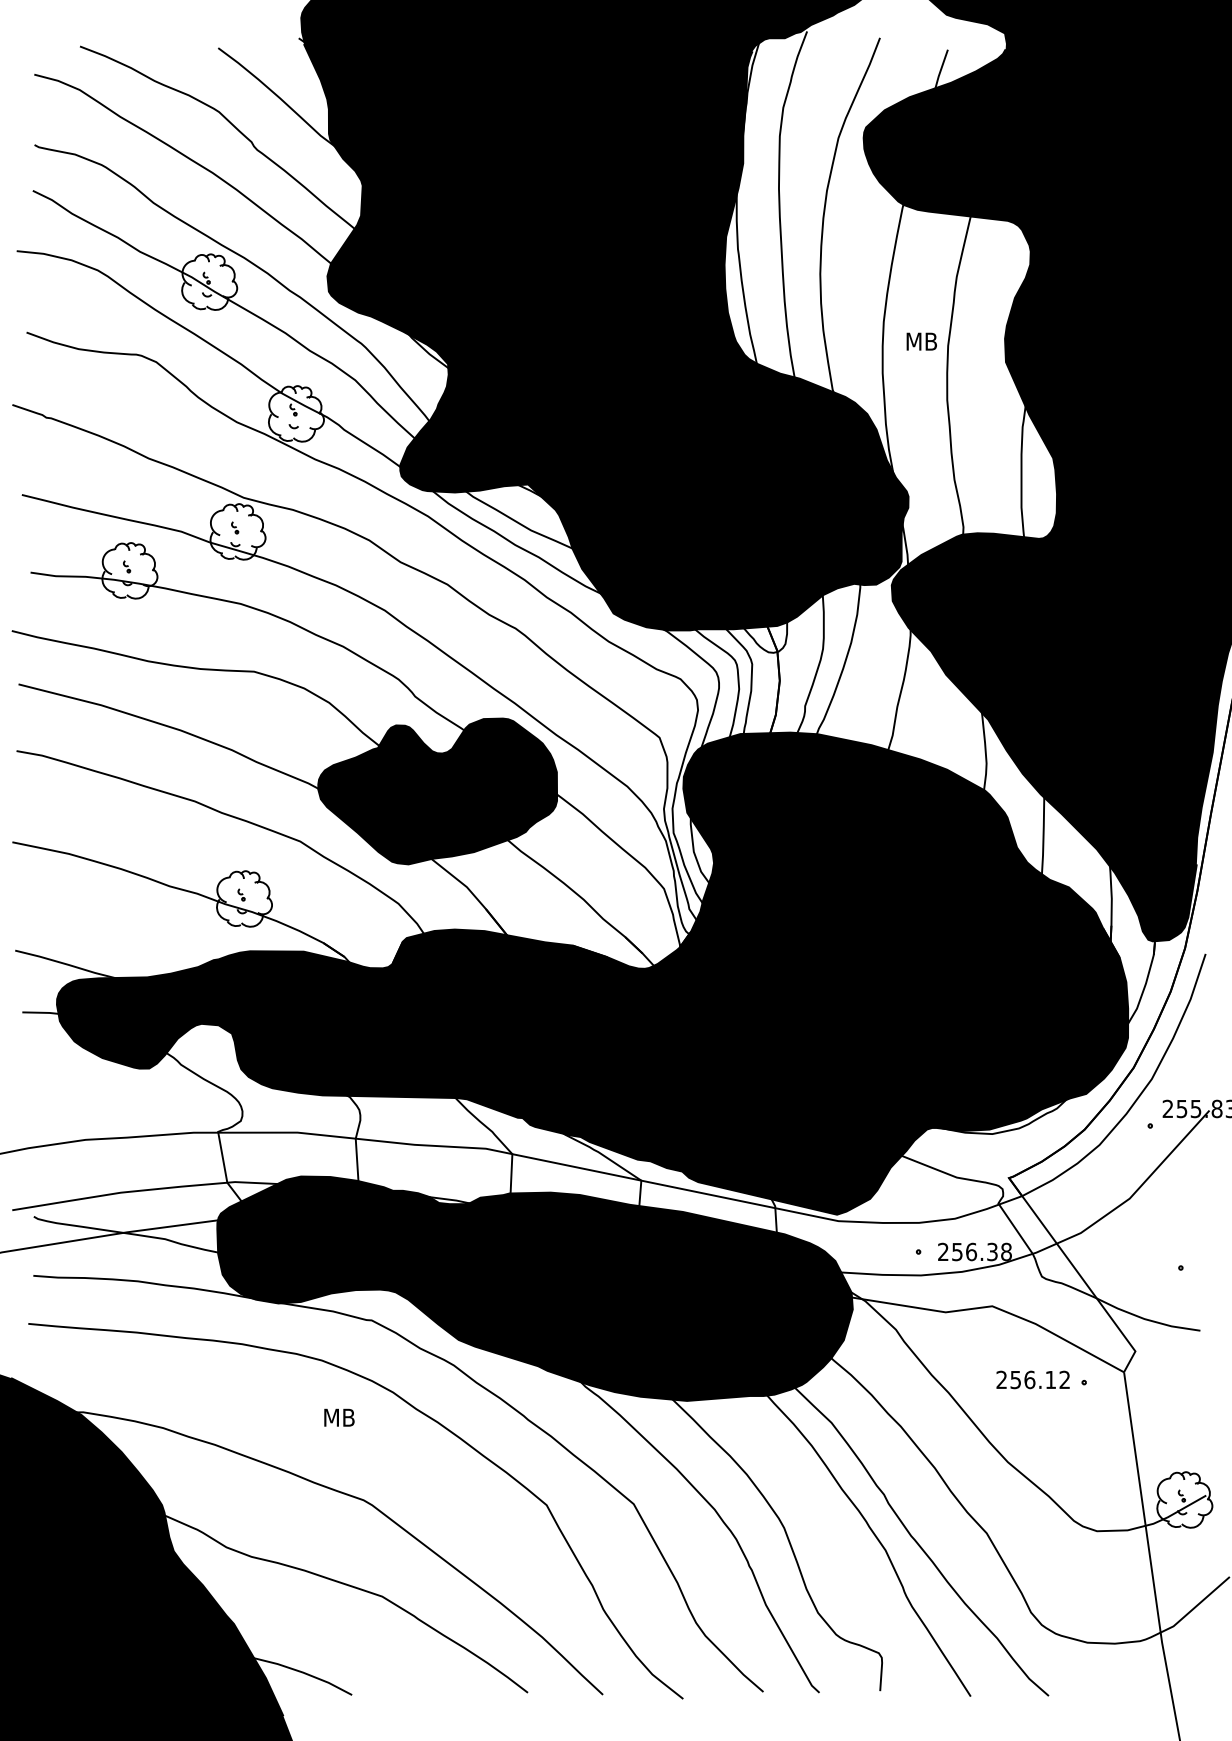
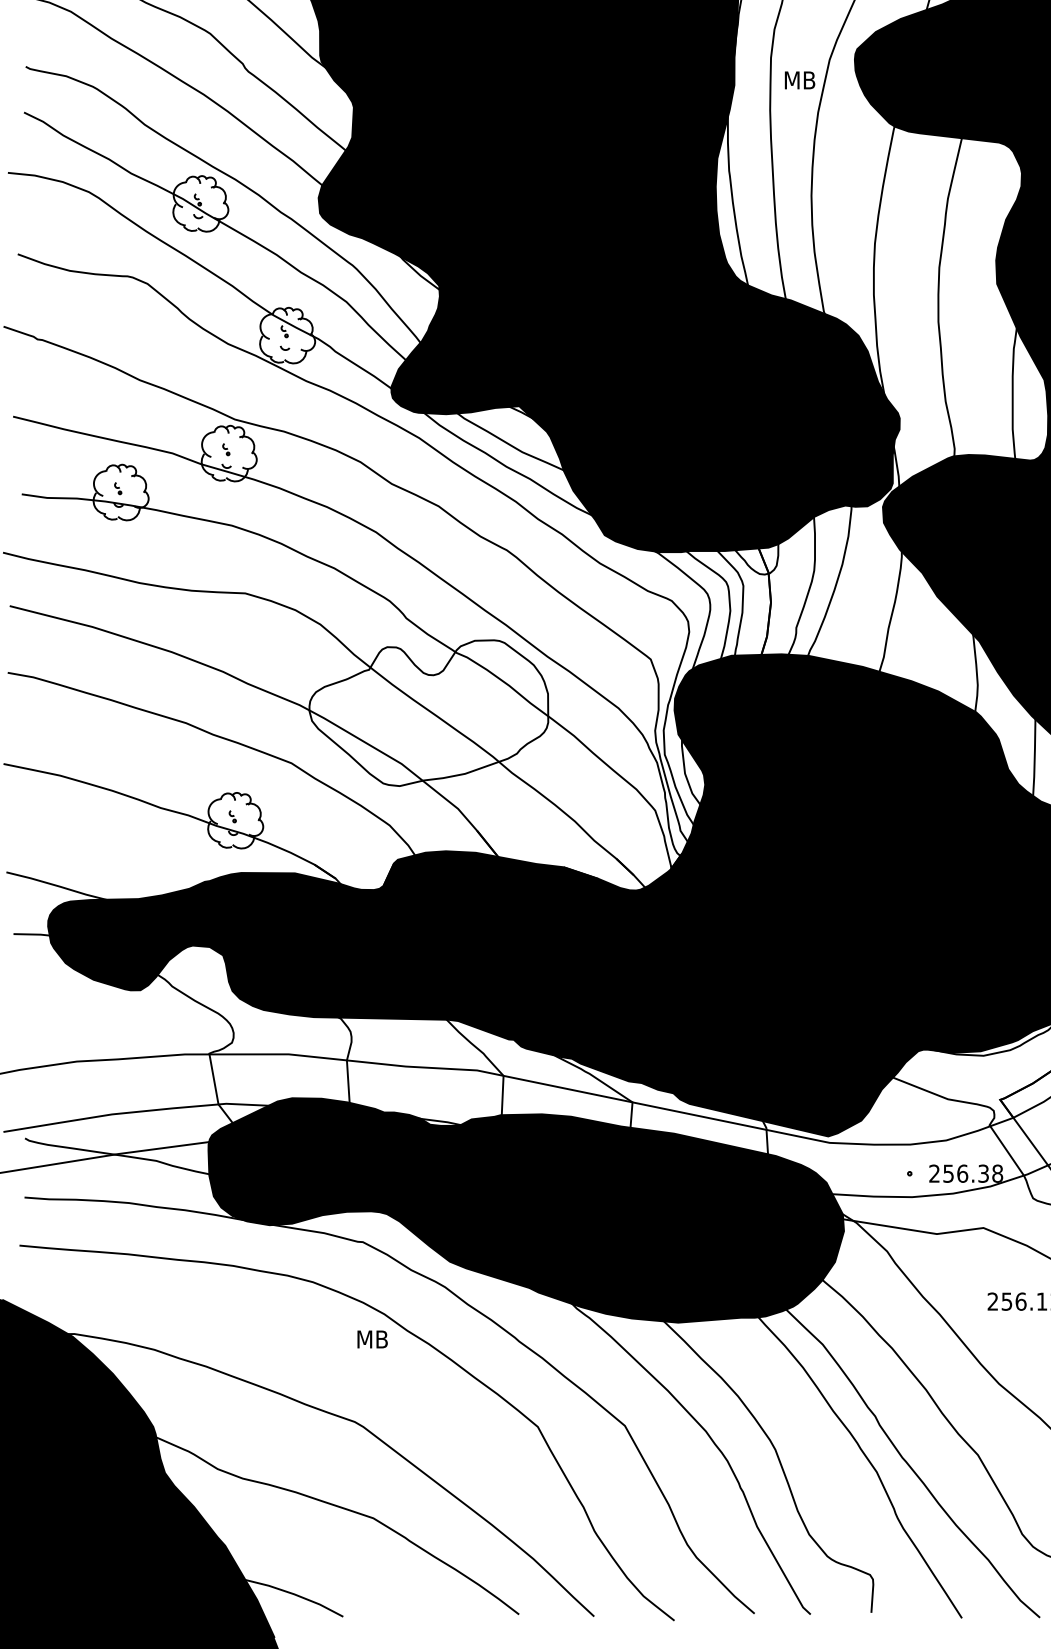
text: (921, 341) -> (799, 80), moved
fill: (437, 791) -> (428, 713), removed
text: (339, 1417) -> (372, 1339), moved

